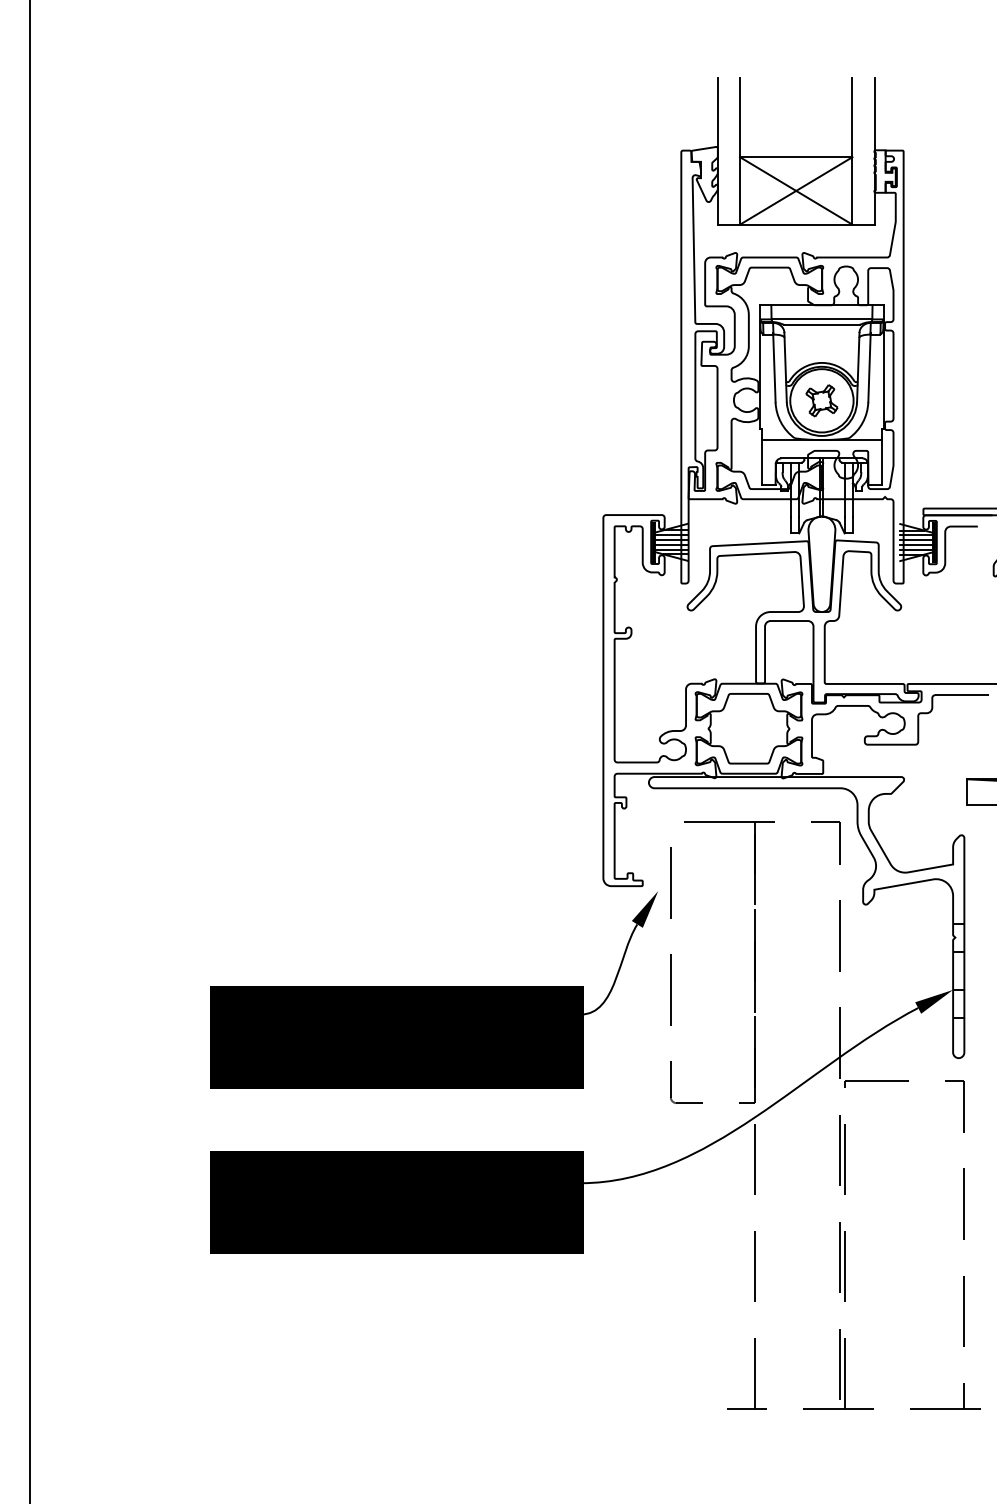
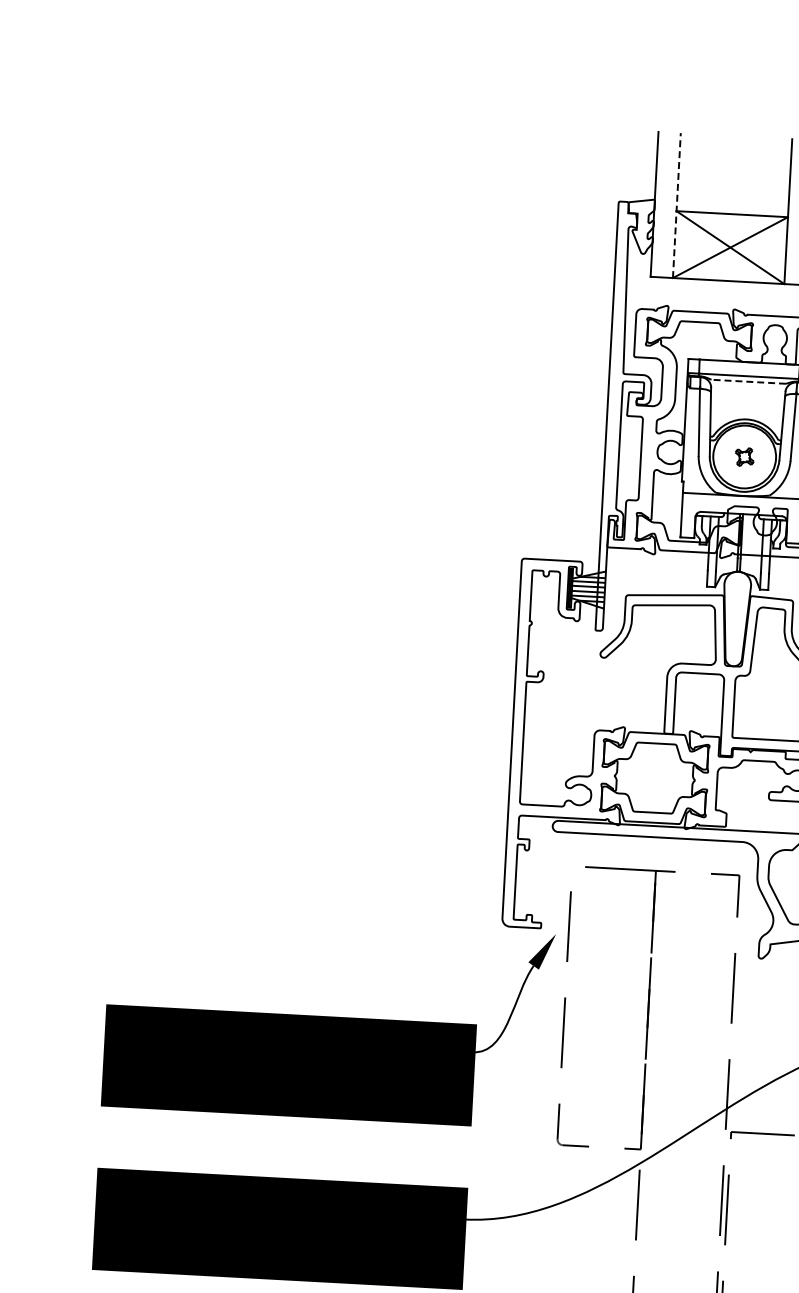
line: (740, 151) -> (677, 205), solid -> dashed
line: (821, 324) -> (748, 381), solid -> dashed
part: (821, 400) -> (744, 456), size x0.6

